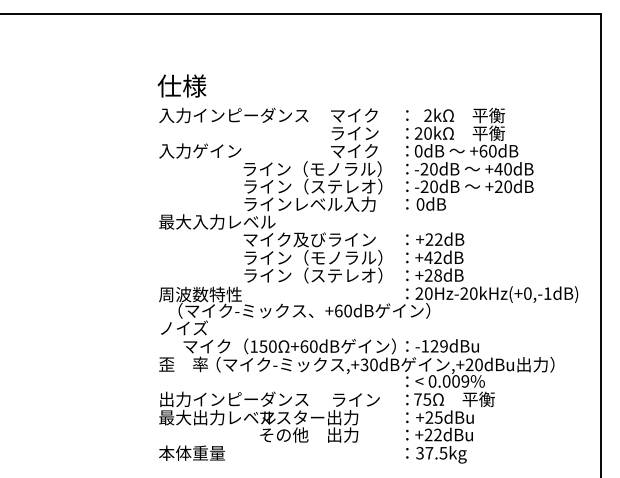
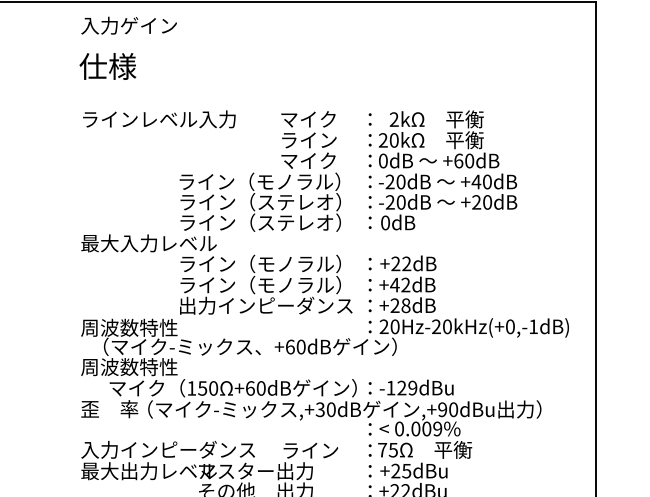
text: (181, 85) -> (107, 65), moved
text: (233, 115) -> (167, 119), 入力インピーダンス -> ラインレベル入力
text: (200, 150) -> (129, 25), moved
text: (339, 203) -> (291, 221), ラインレベル入力 -> ライン（ステレオ）
text: (312, 239) -> (259, 263), マイク及びライン -> ライン（モノラル）
text: (318, 275) -> (266, 305), ライン（ステレオ） -> 出力インピーダンス
text: (200, 327) -> (129, 366), ノイズ -> 周波数特性
text: (469, 365) -> (442, 410), ,+20dBu -> ,+90dBu
text: (166, 399) -> (89, 450), 出力インピーダンス -> 入力インピーダンス

